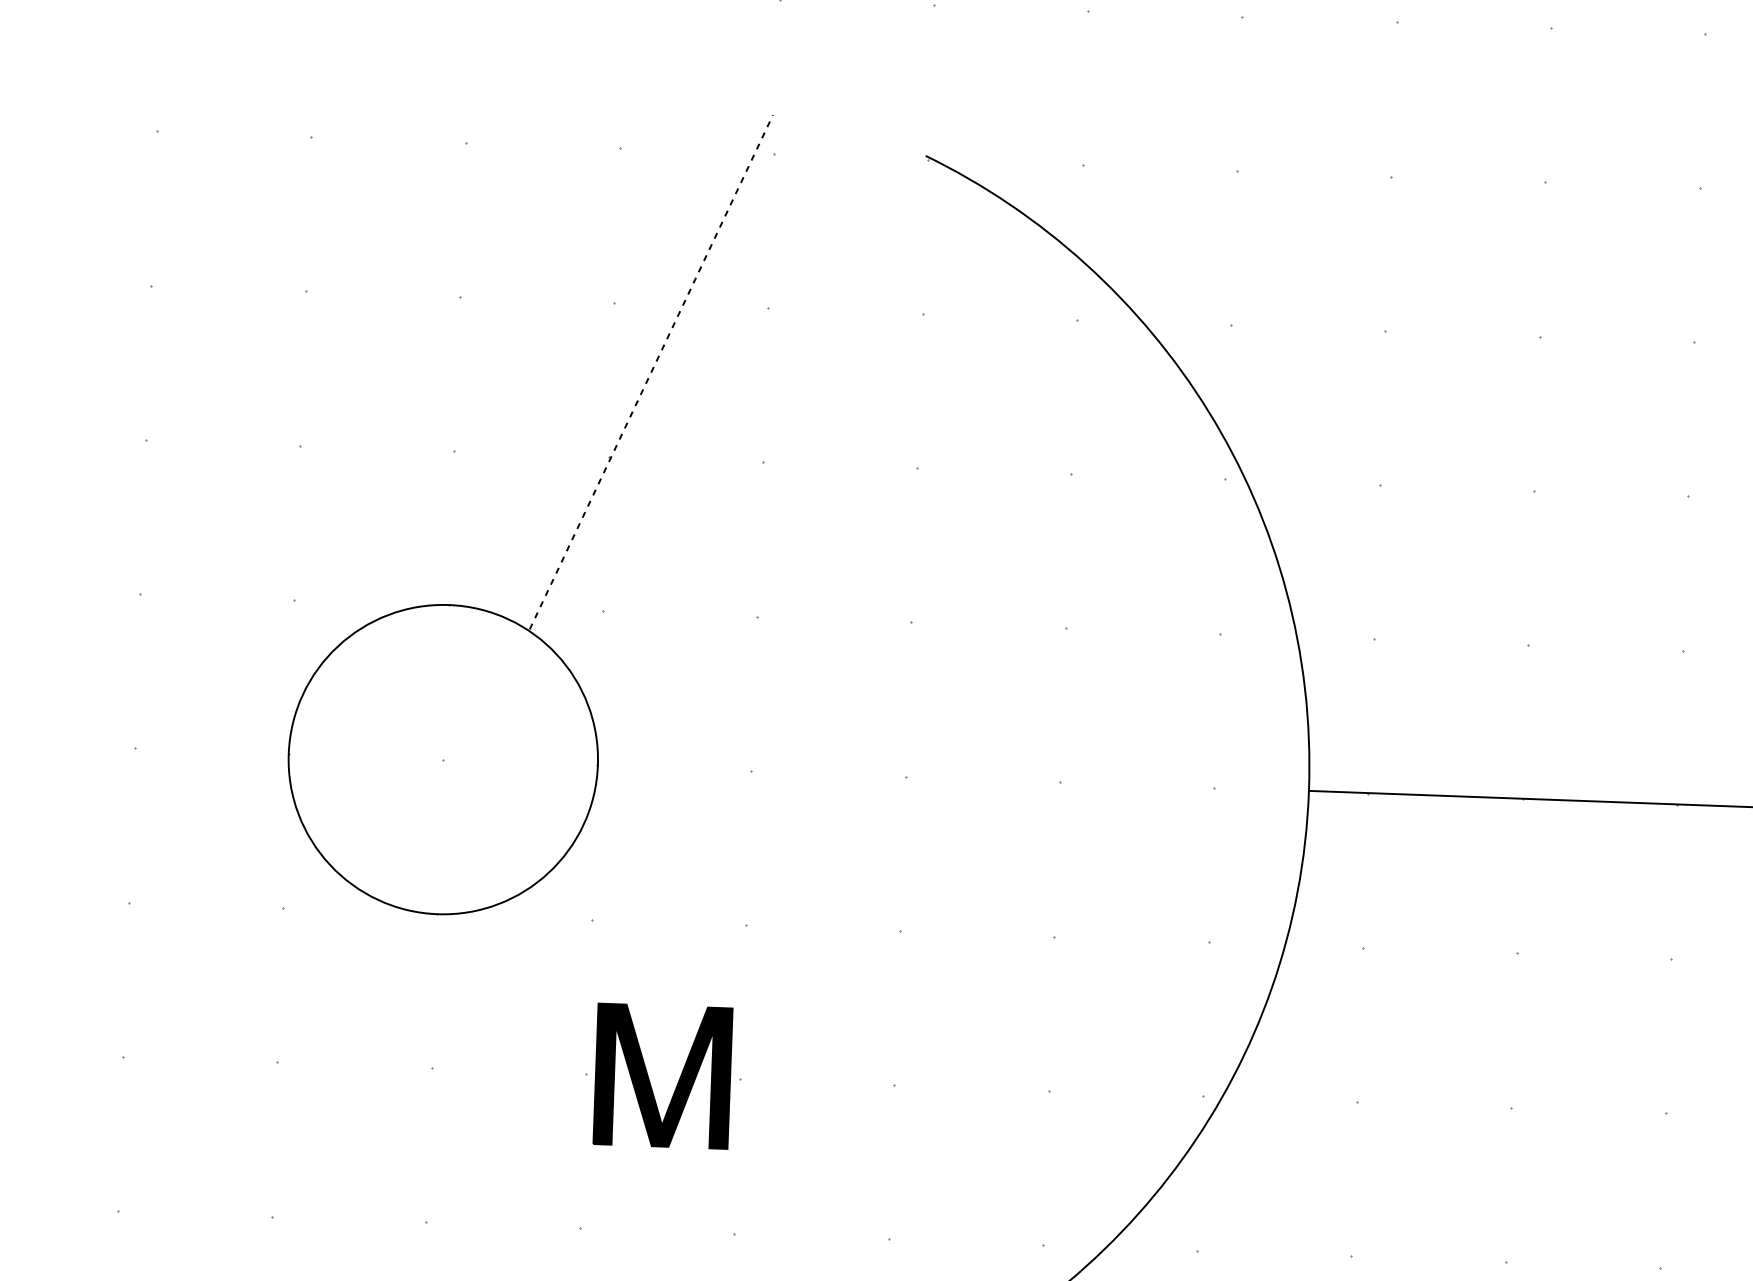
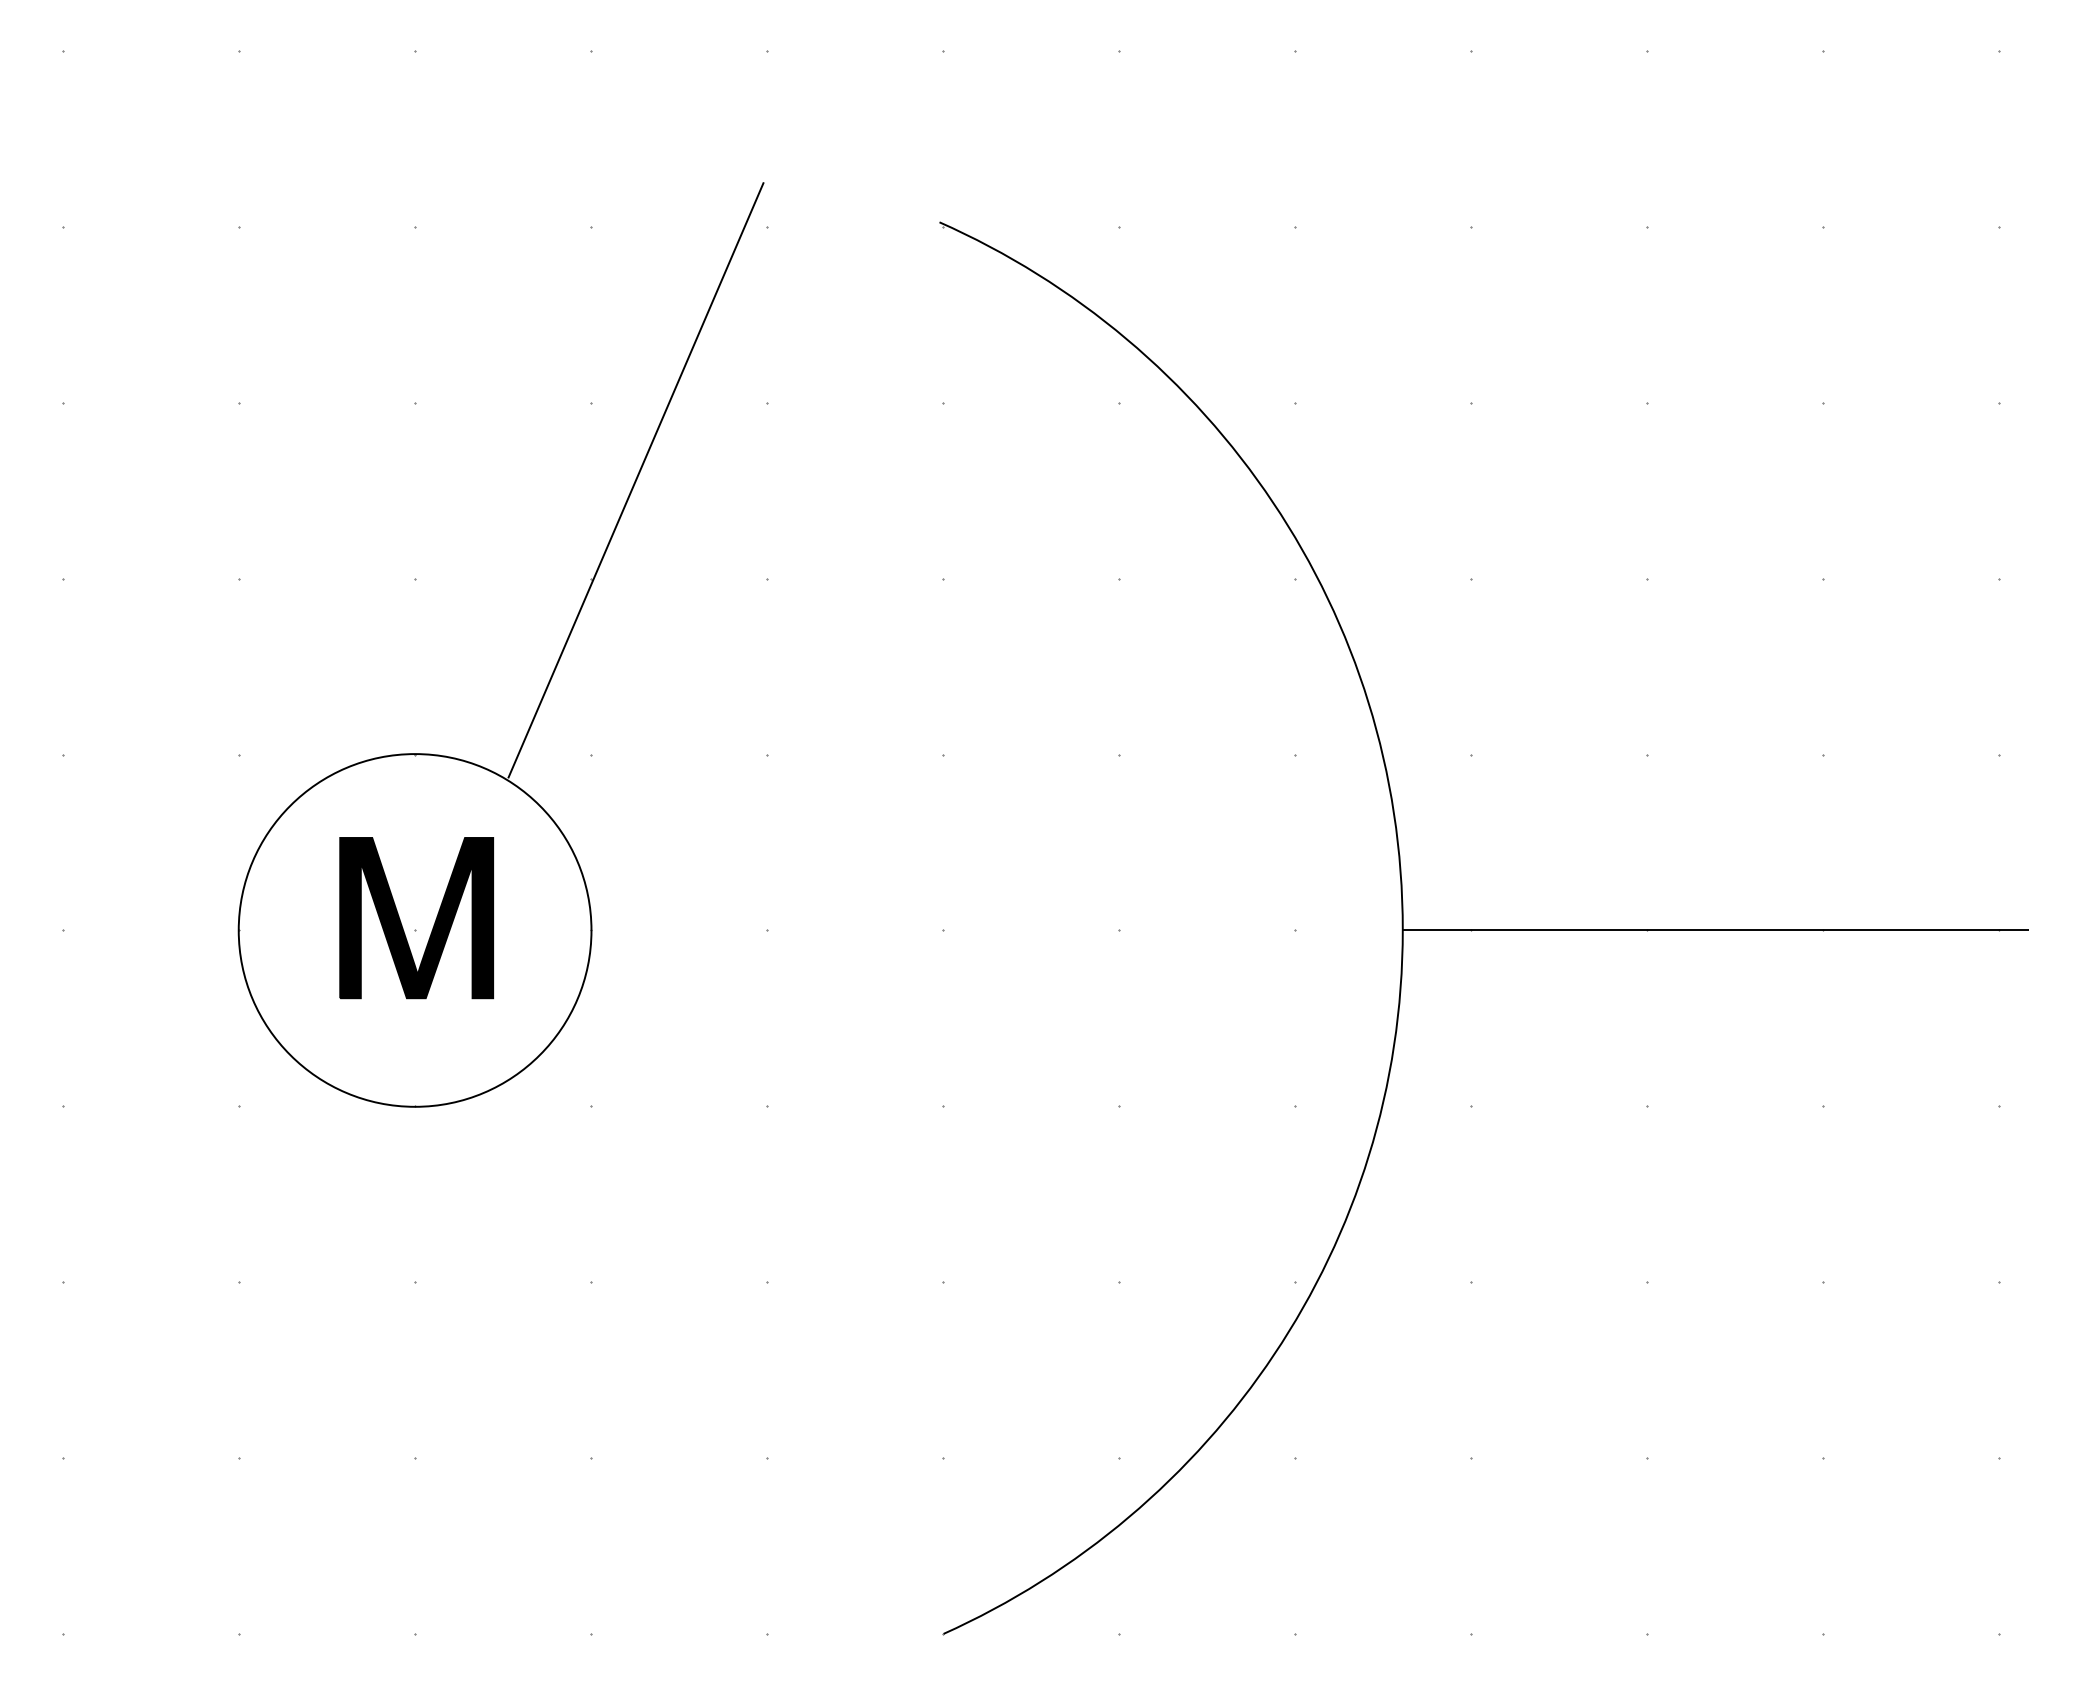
line: (651, 371) -> (636, 479), dashed -> solid
part: (649, 1079) -> (401, 922), moved

